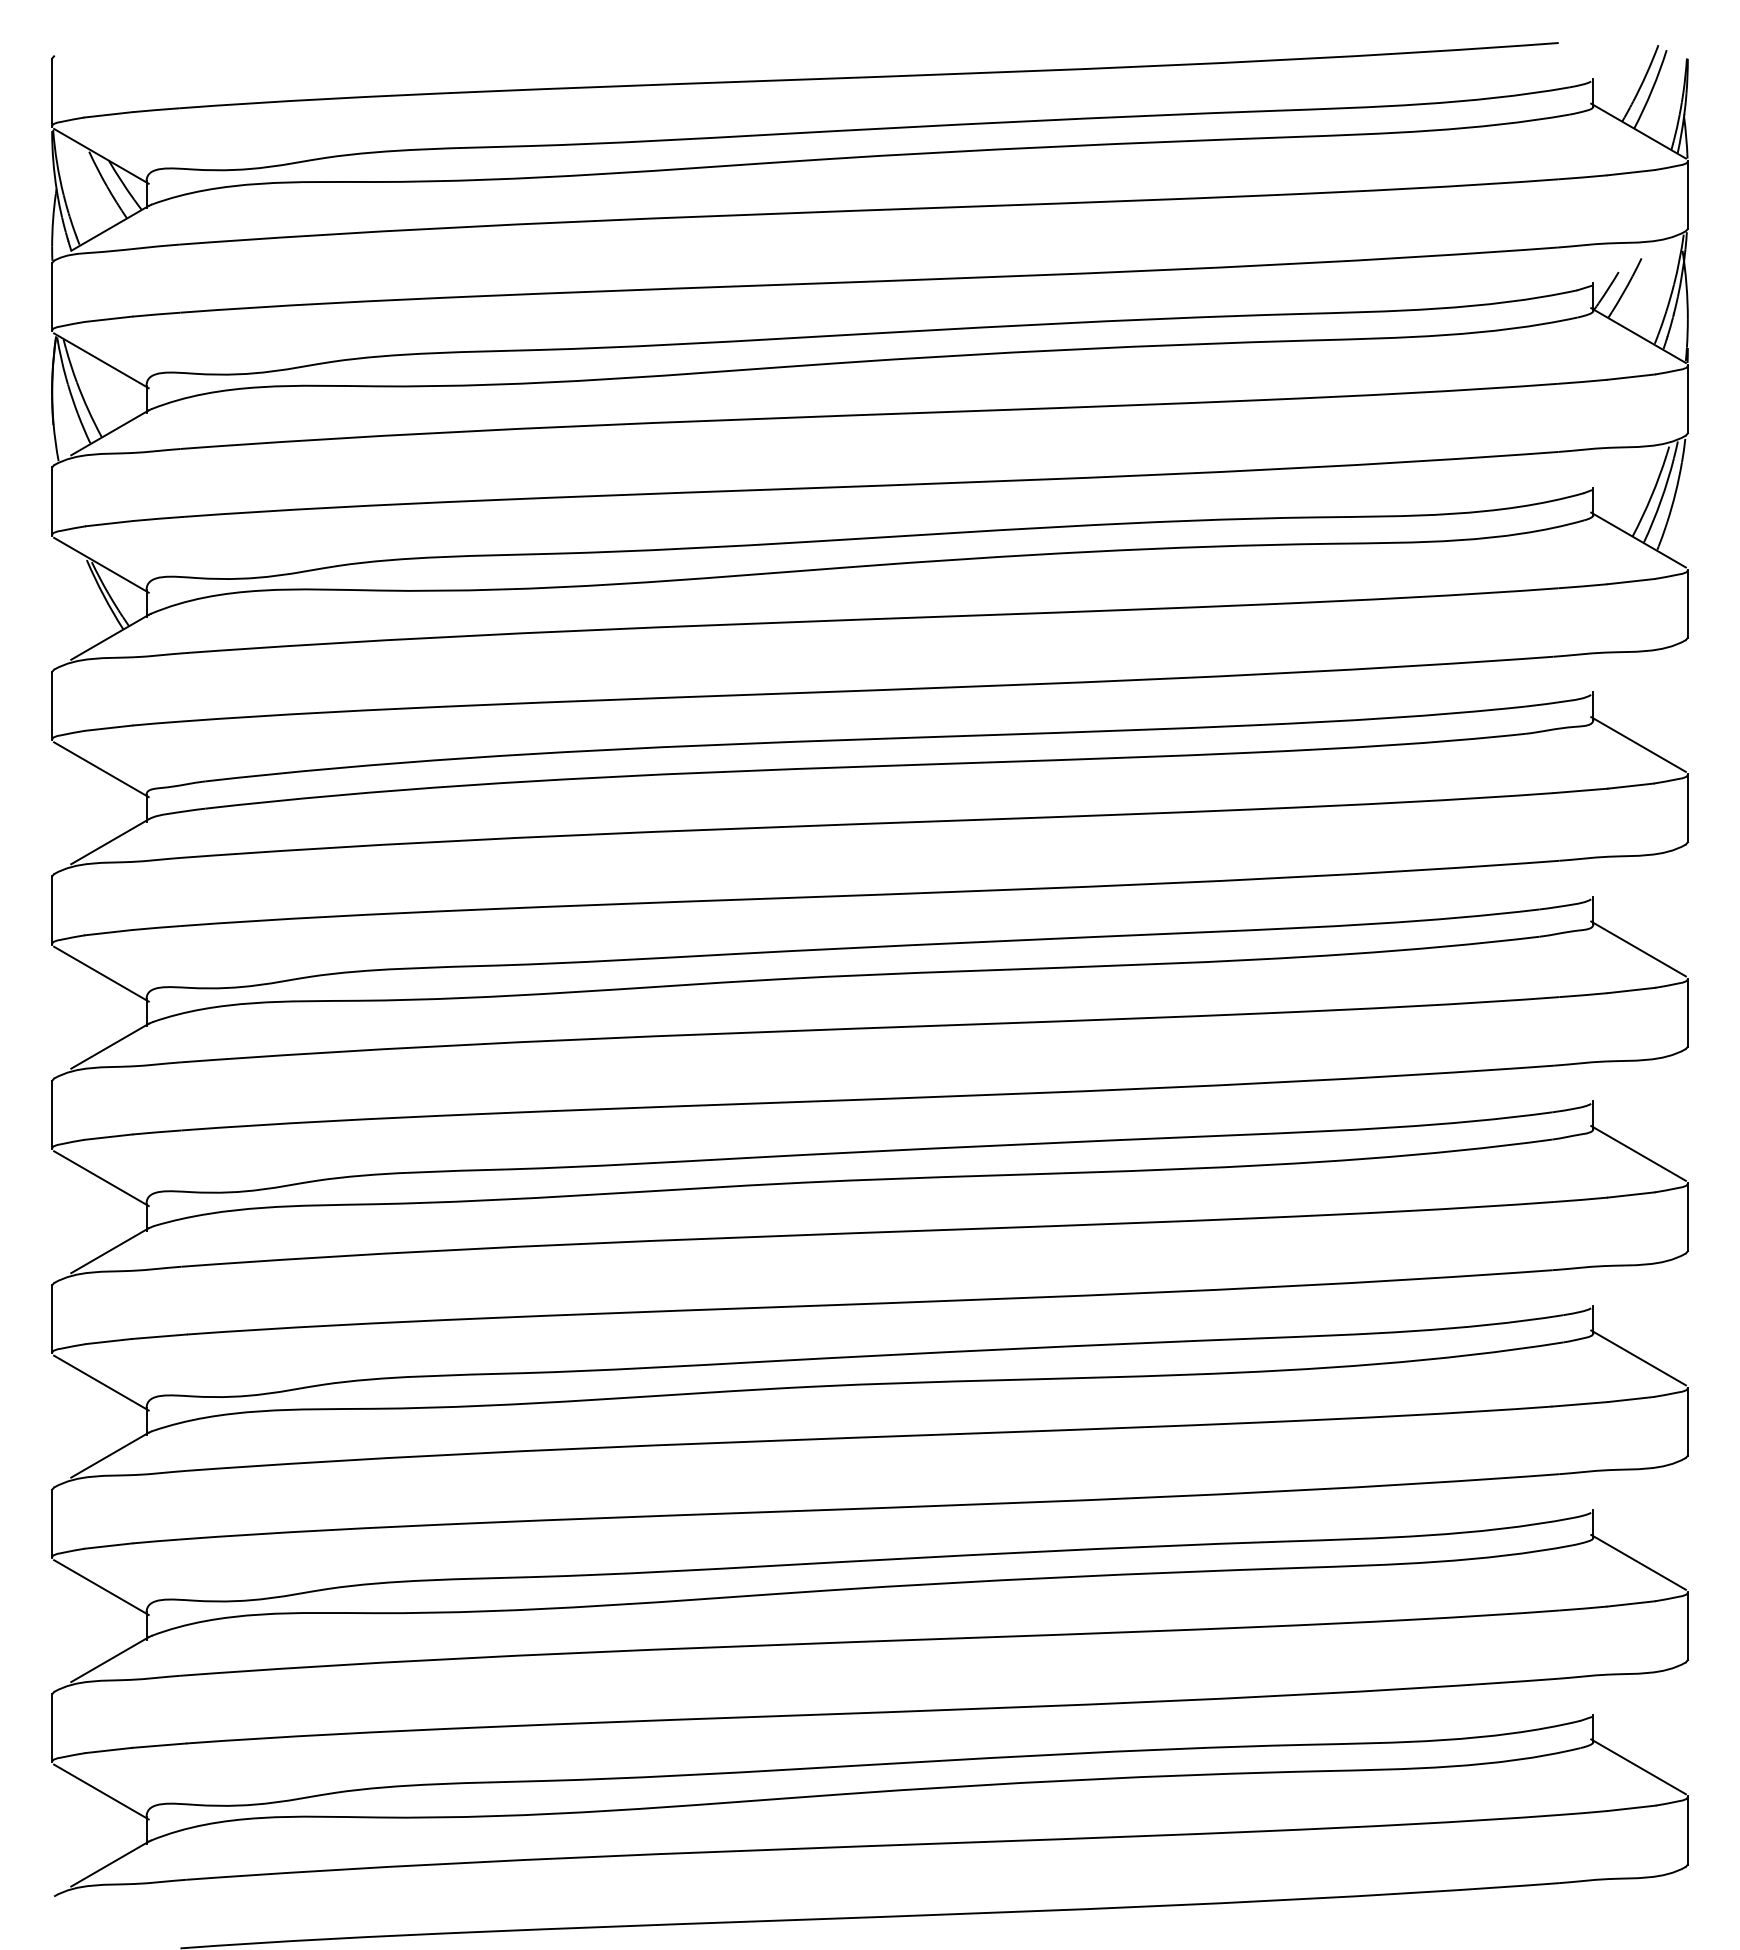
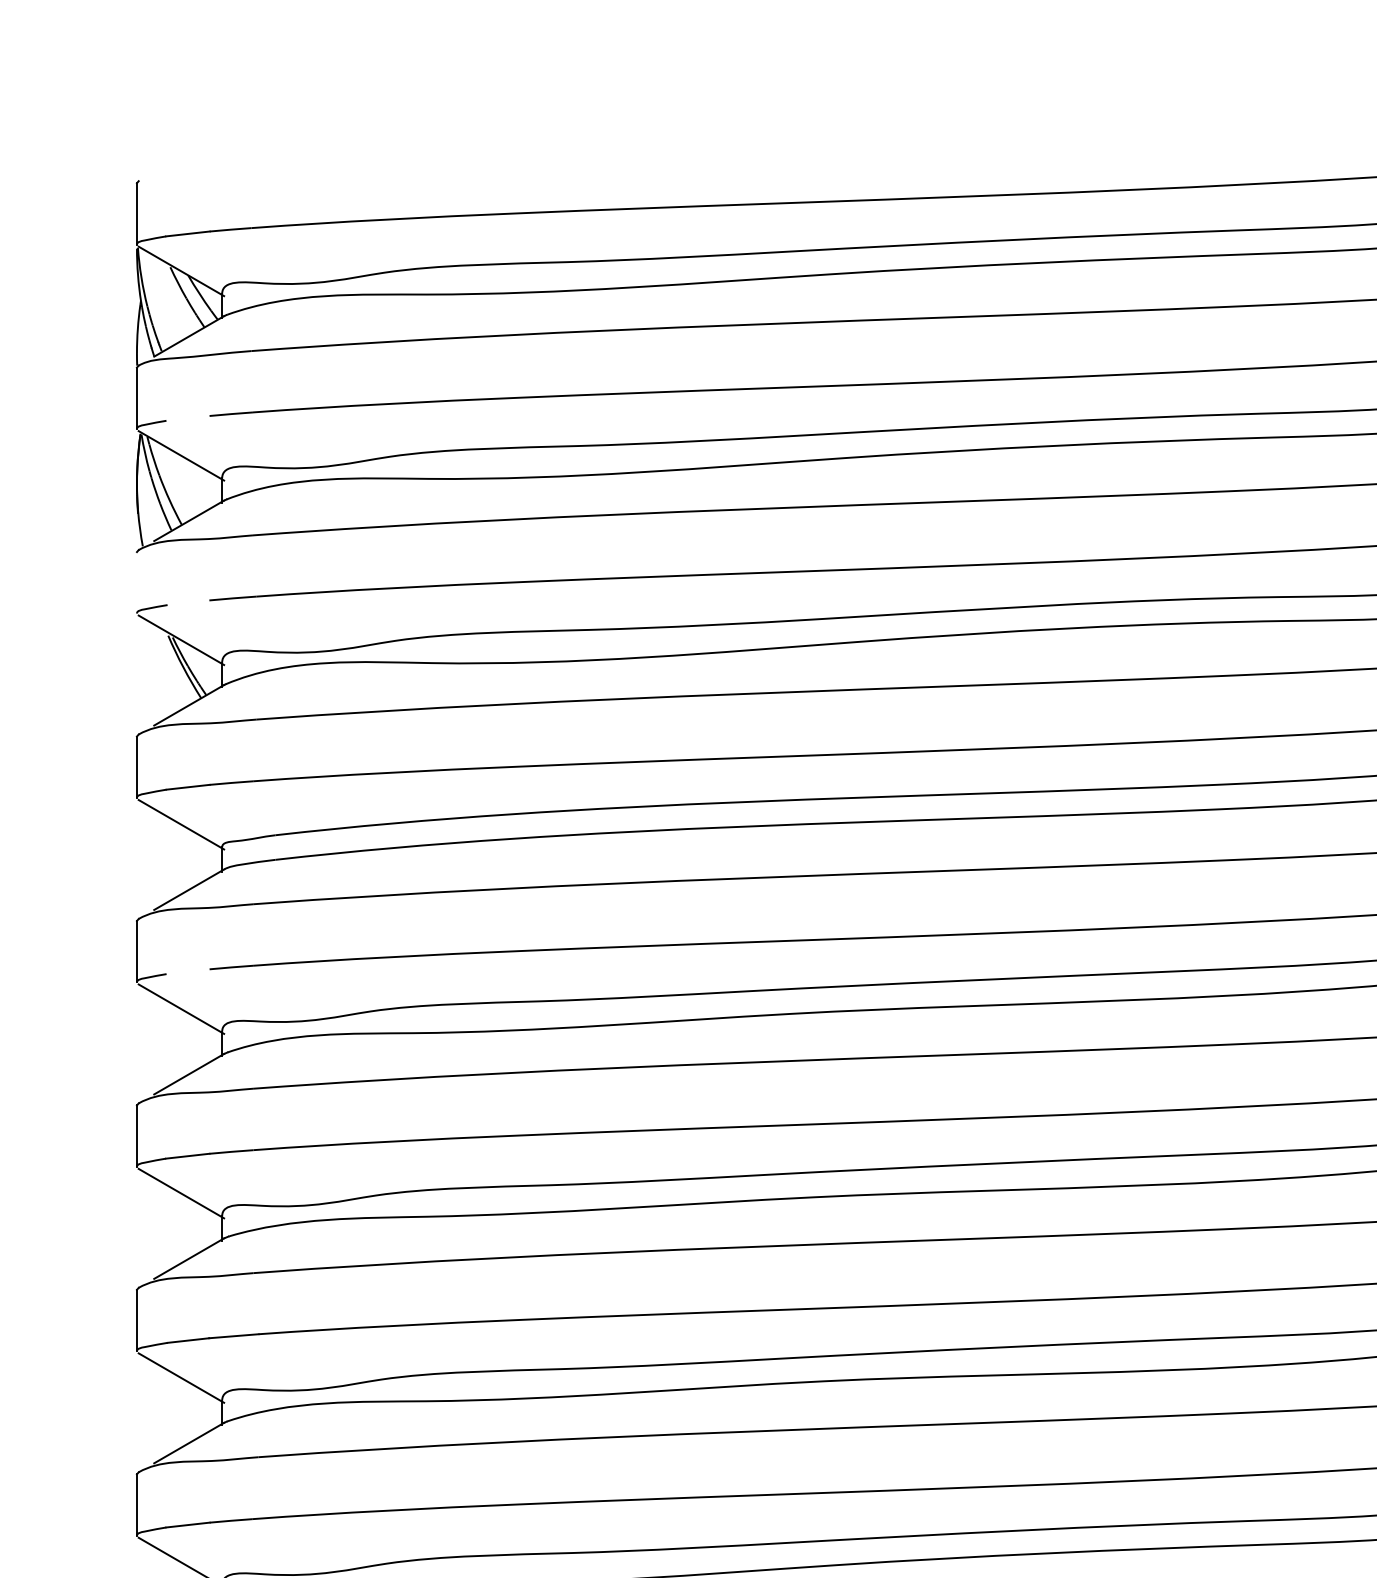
line: (108, 318) -> (187, 417), removed
line: (52, 501) -> (137, 582), removed
line: (109, 523) -> (188, 602), removed
line: (108, 932) -> (187, 971), removed

